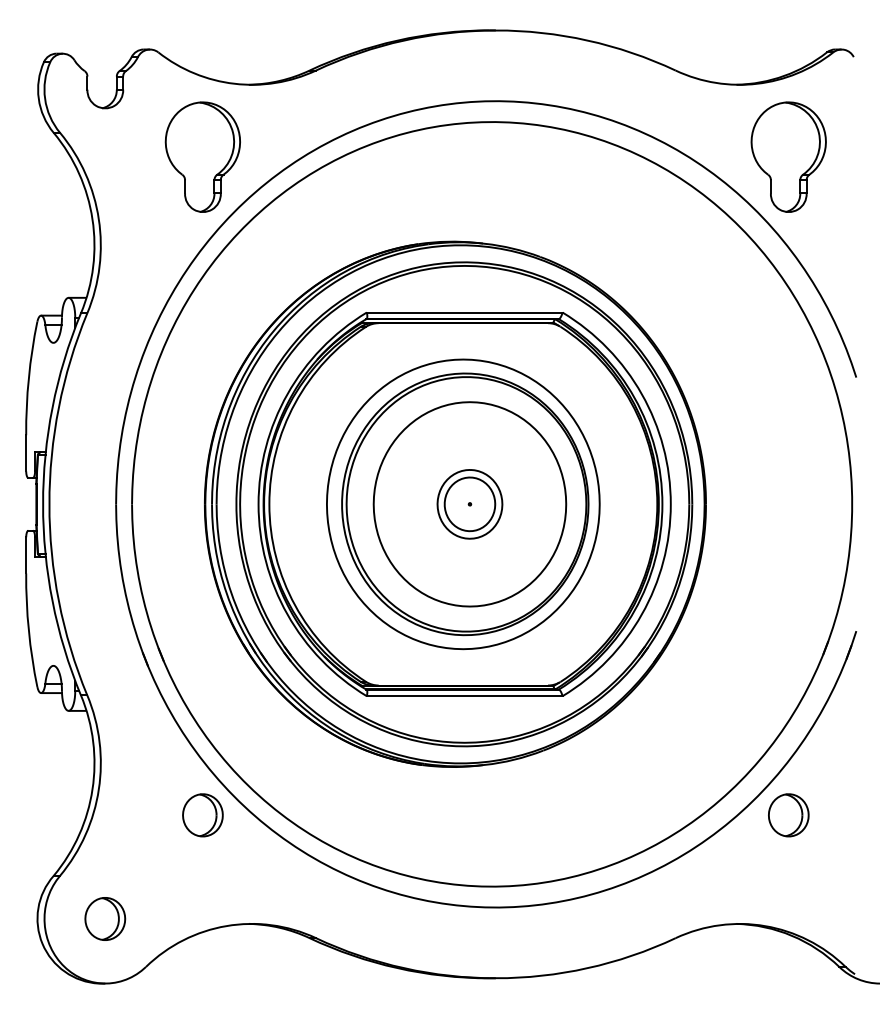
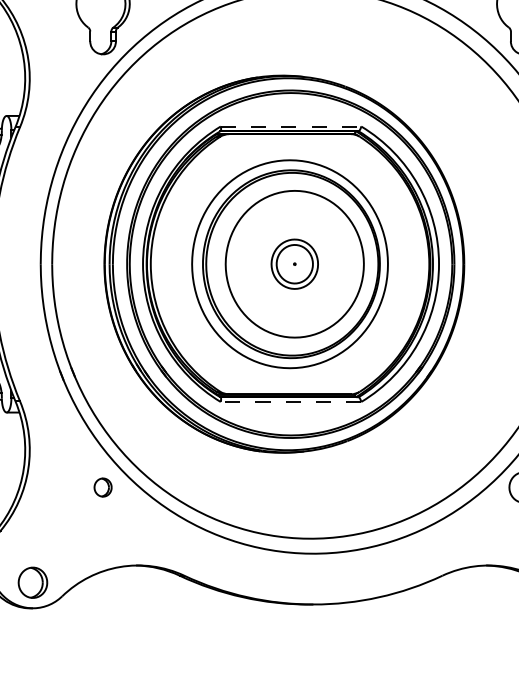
line: (464, 312) -> (290, 126), solid -> dashed
line: (464, 696) -> (290, 402), solid -> dashed
part: (202, 815) -> (102, 487), size x0.6
part: (105, 918) -> (33, 582), moved

